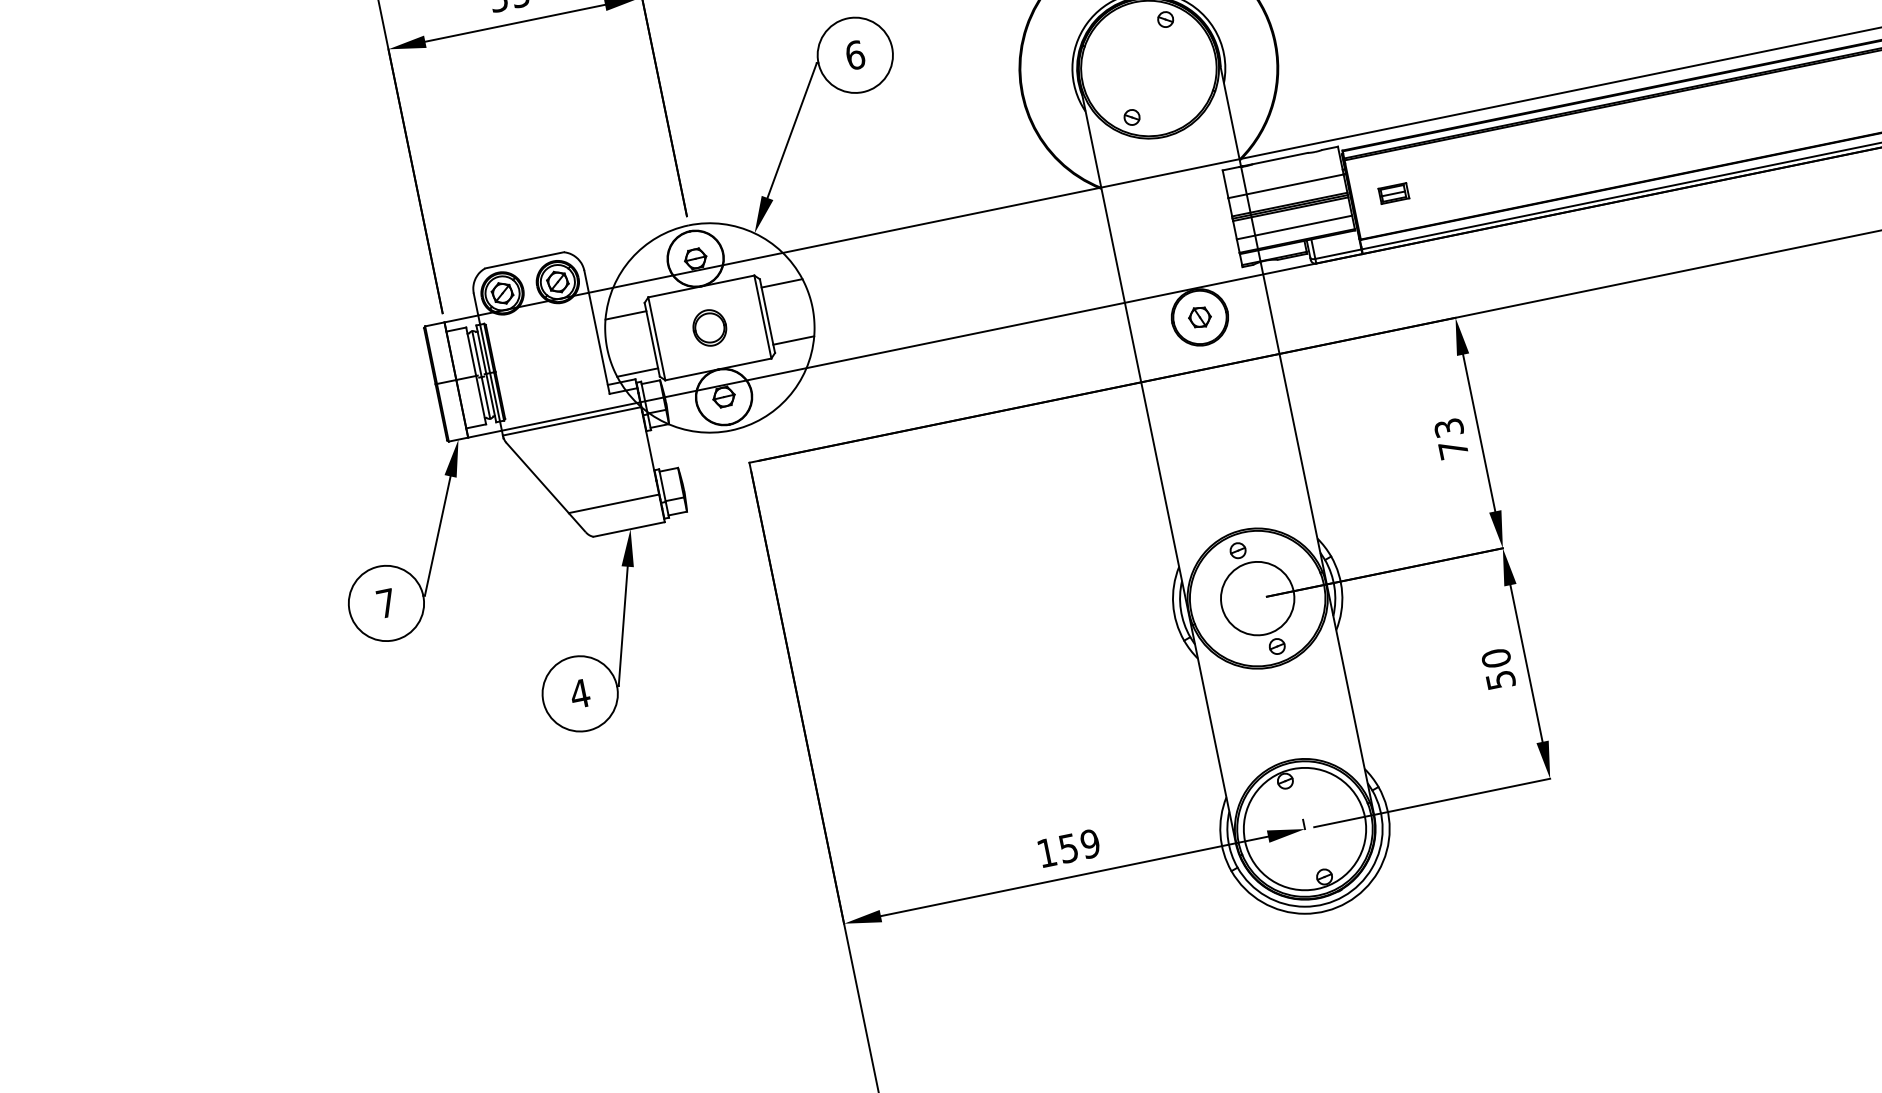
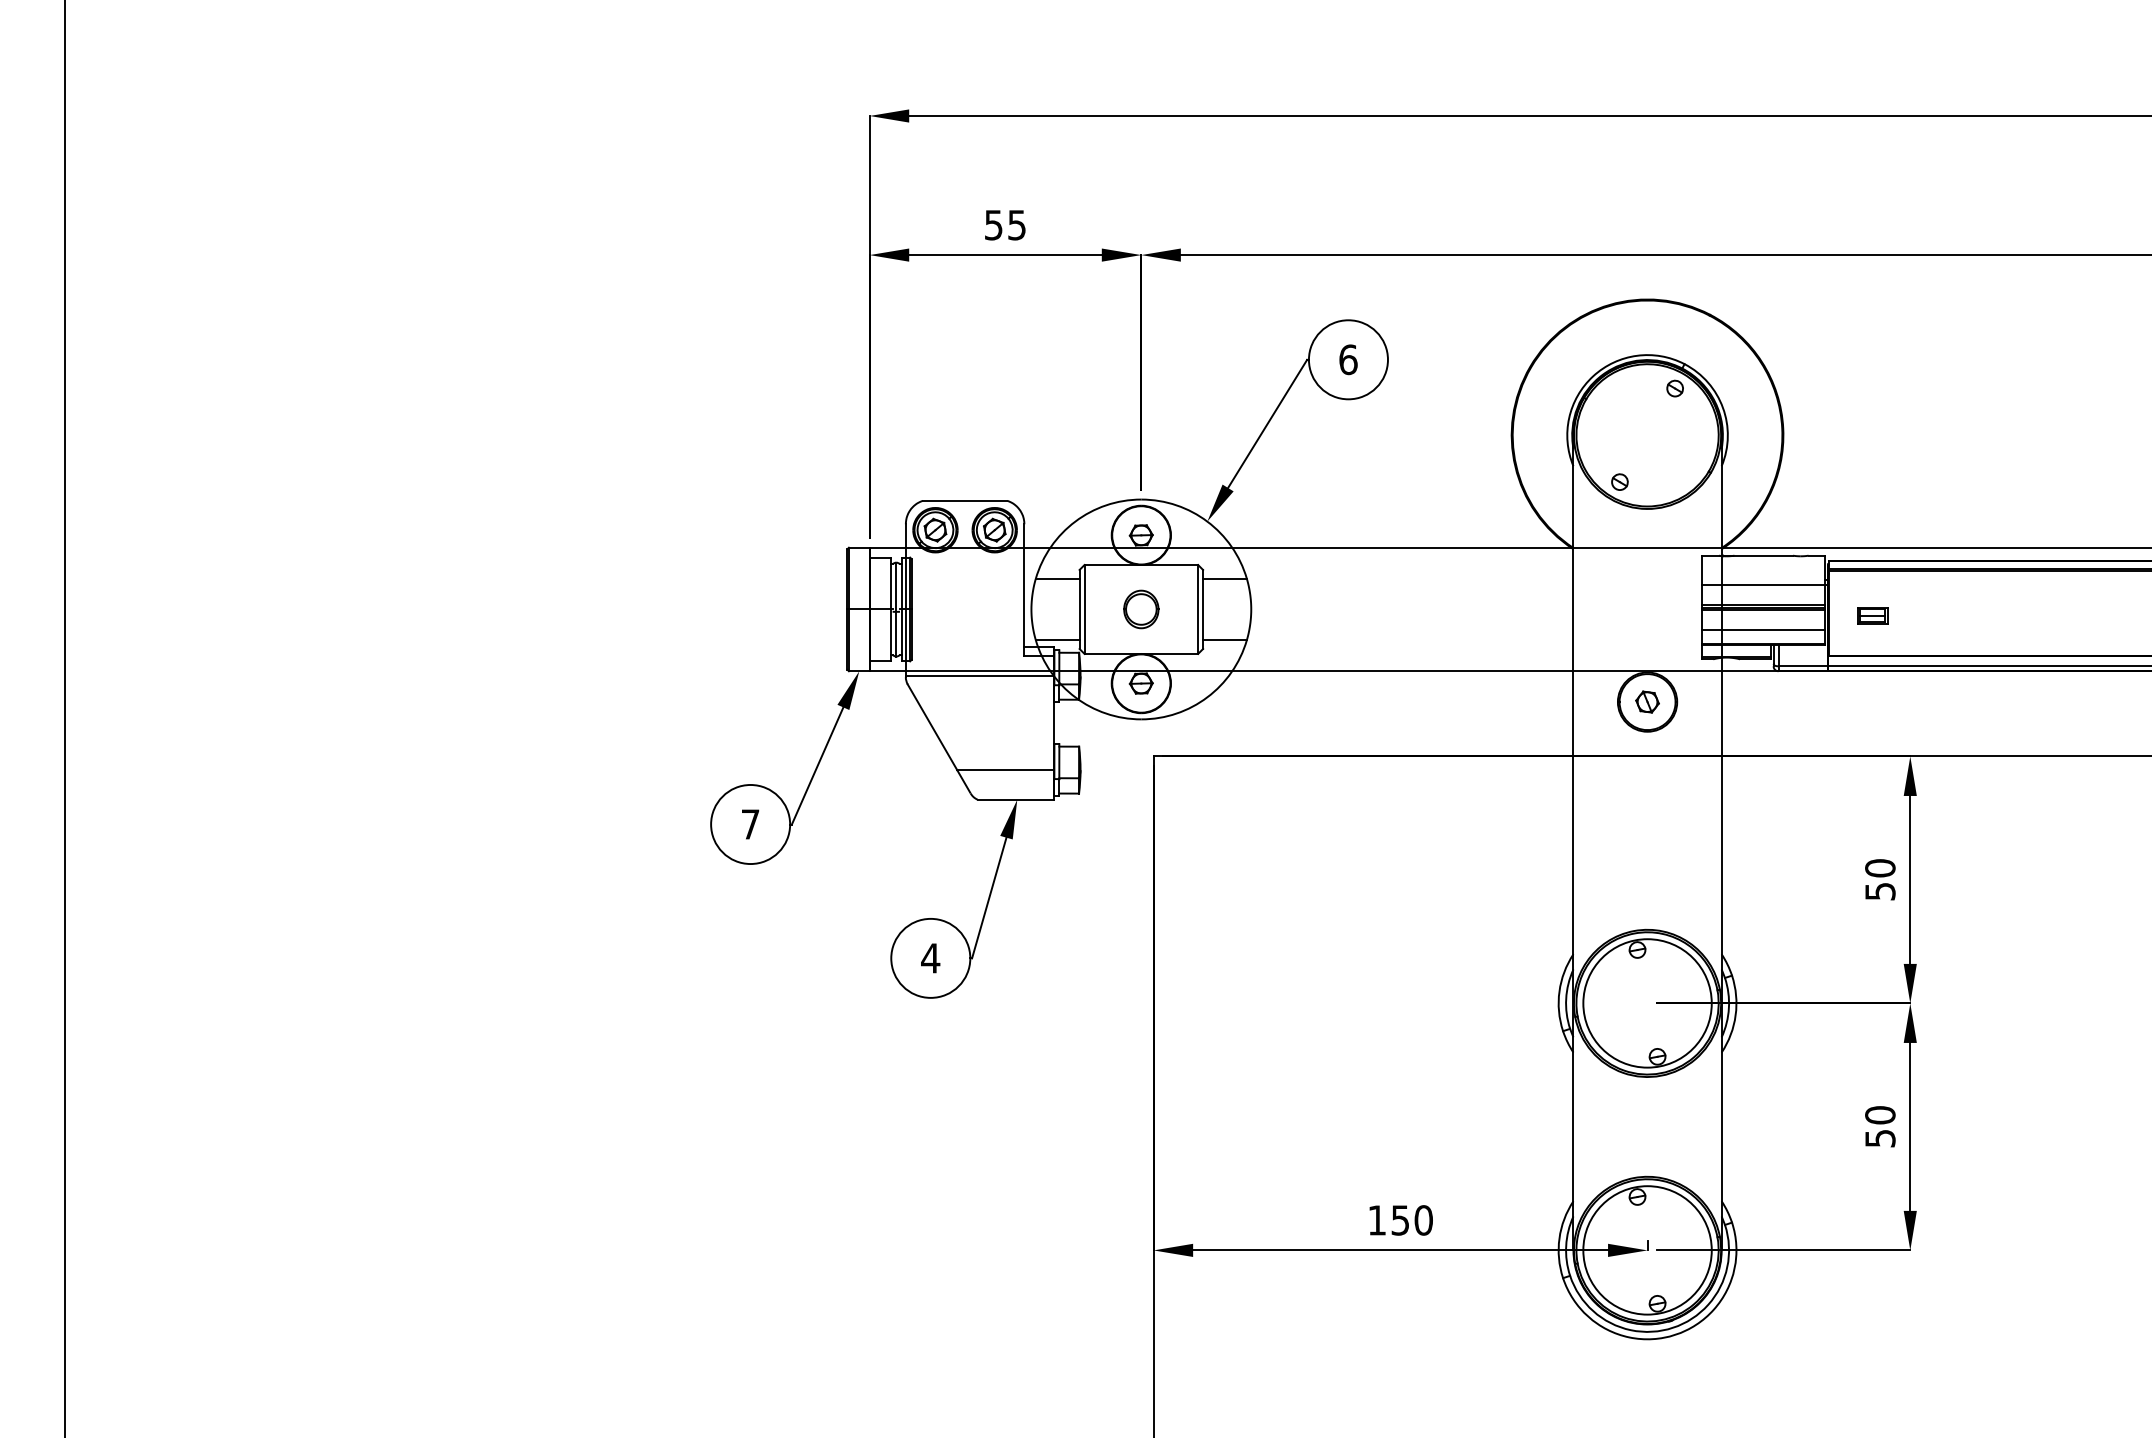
text: (1451, 438) -> (1880, 879), 73 -> 50
circle: (1257, 598) -> (1647, 1003), size x1.67
text: (1090, 844) -> (1423, 1220), 159 -> 150

